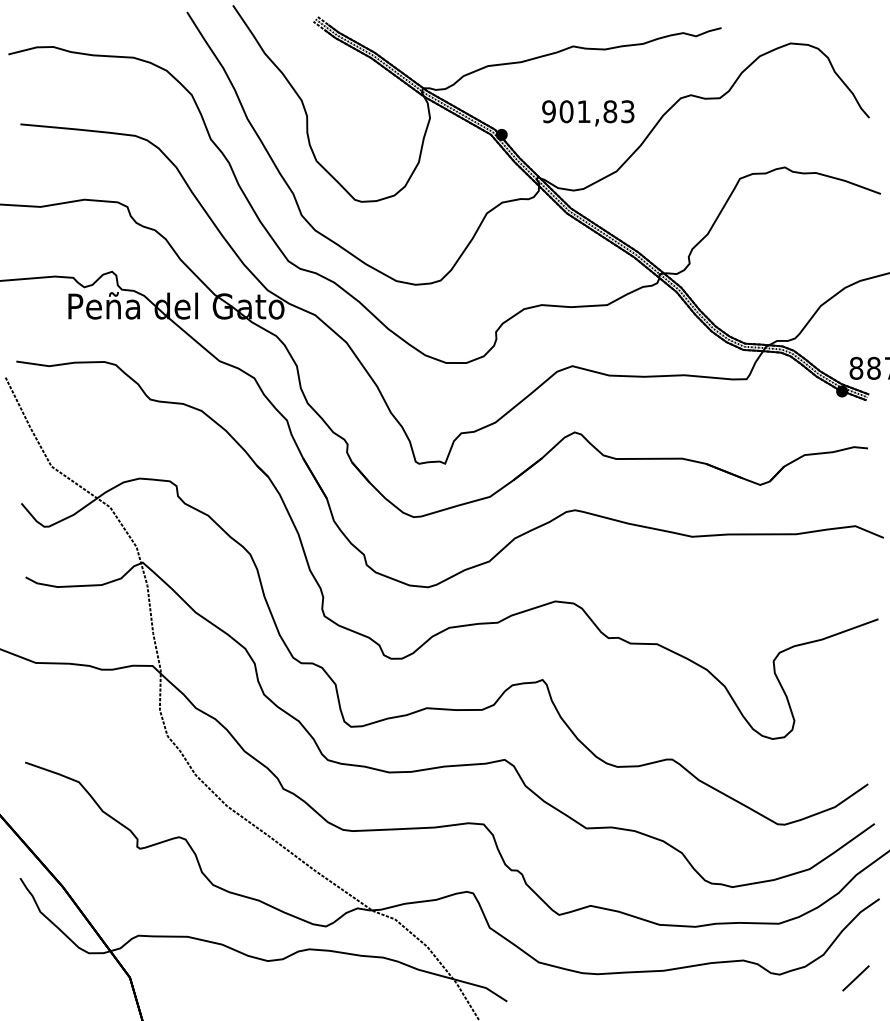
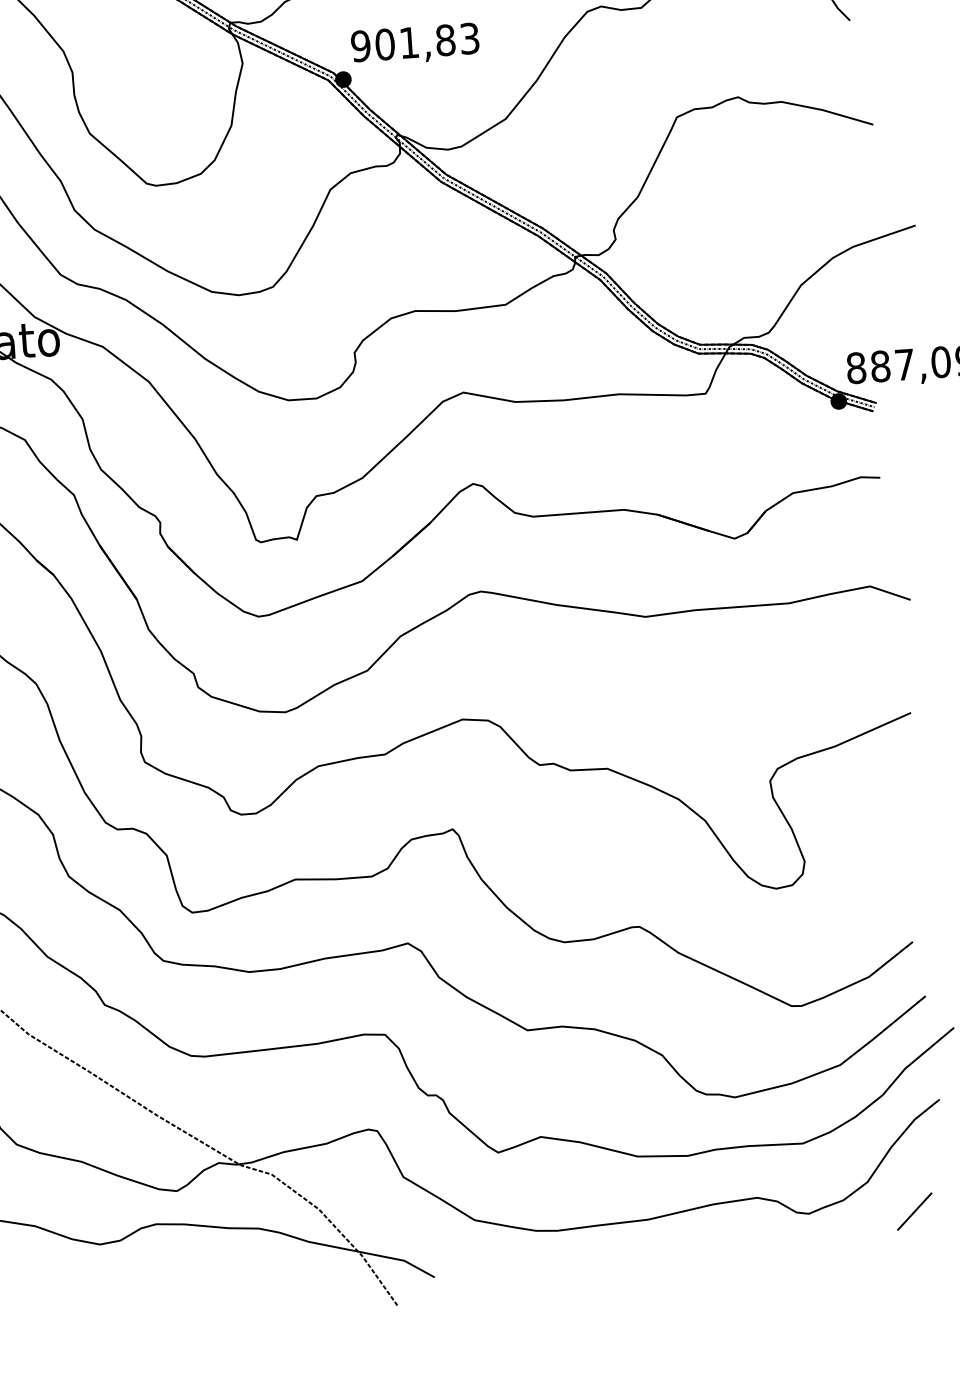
text: (588, 113) -> (415, 44), moved

